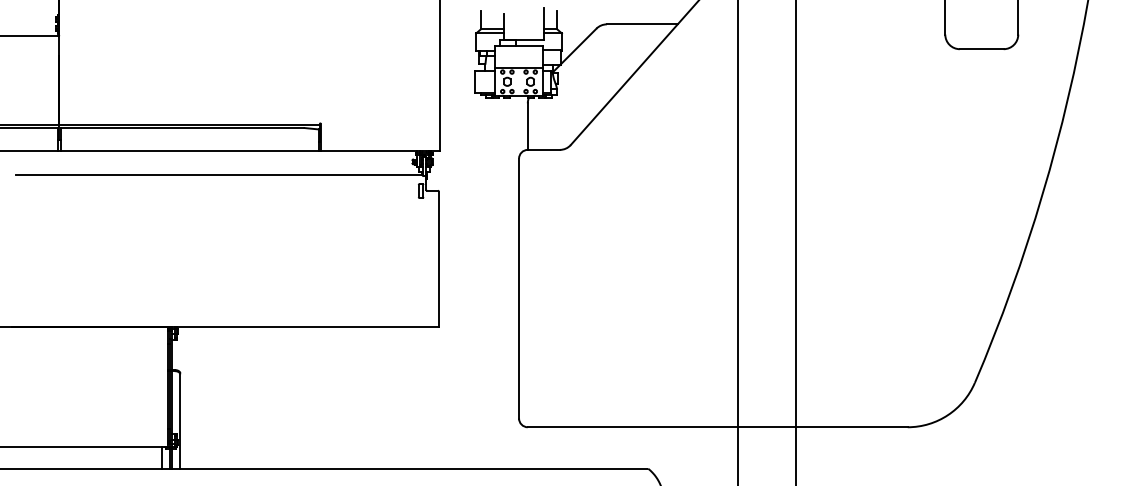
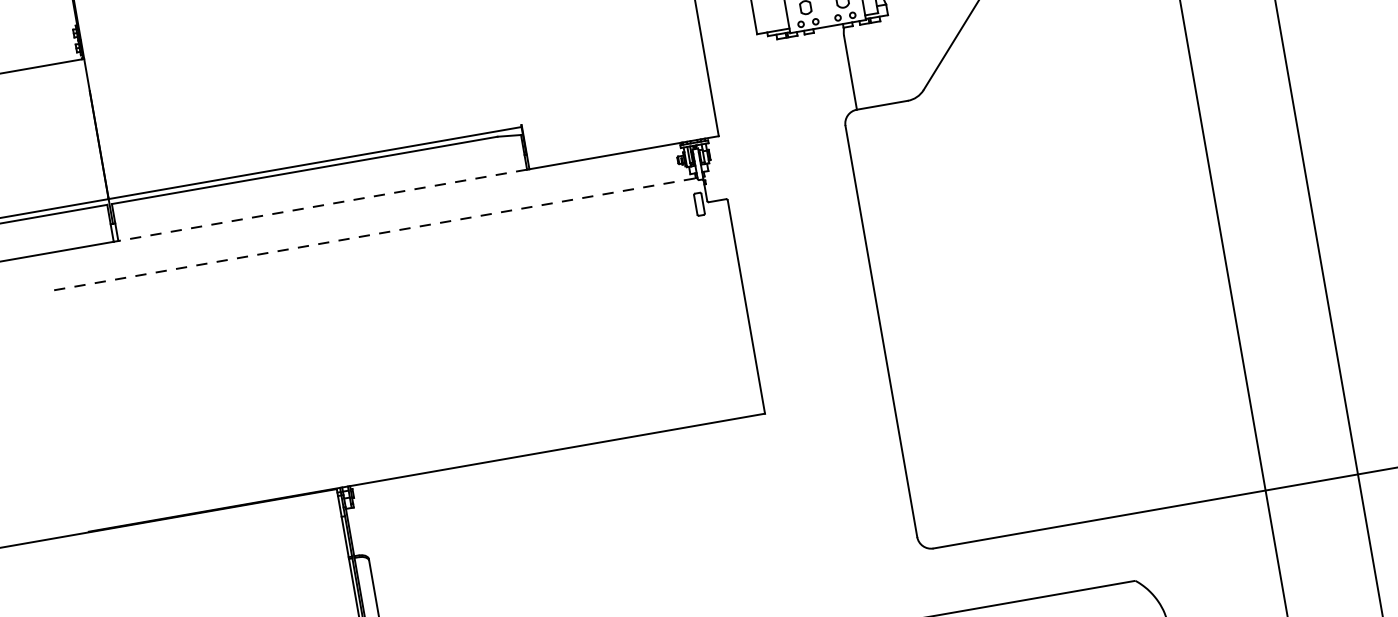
line: (189, 151) -> (322, 205), solid -> dashed
line: (219, 174) -> (375, 233), solid -> dashed

